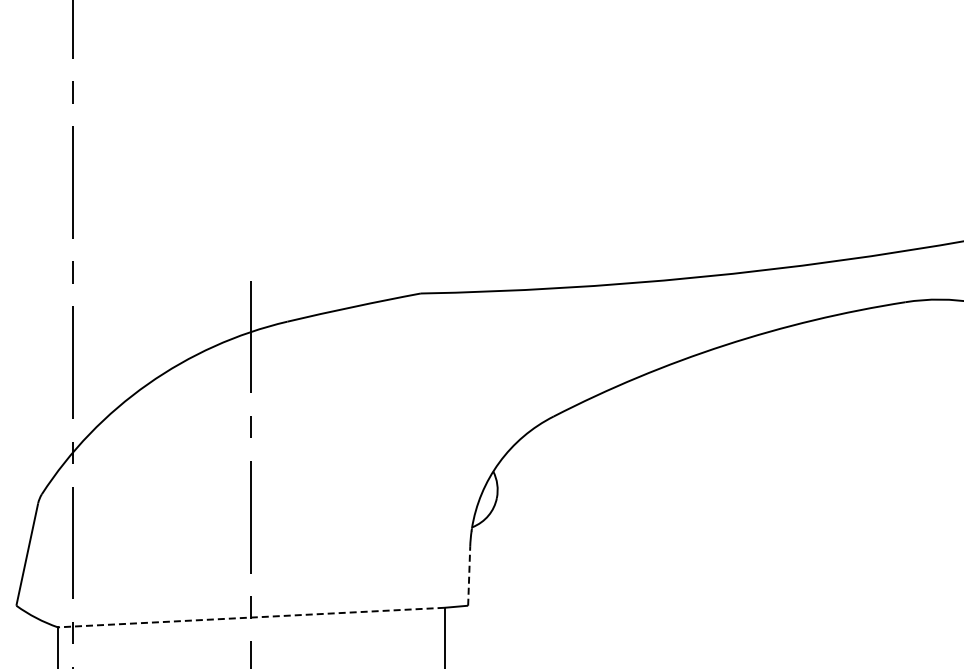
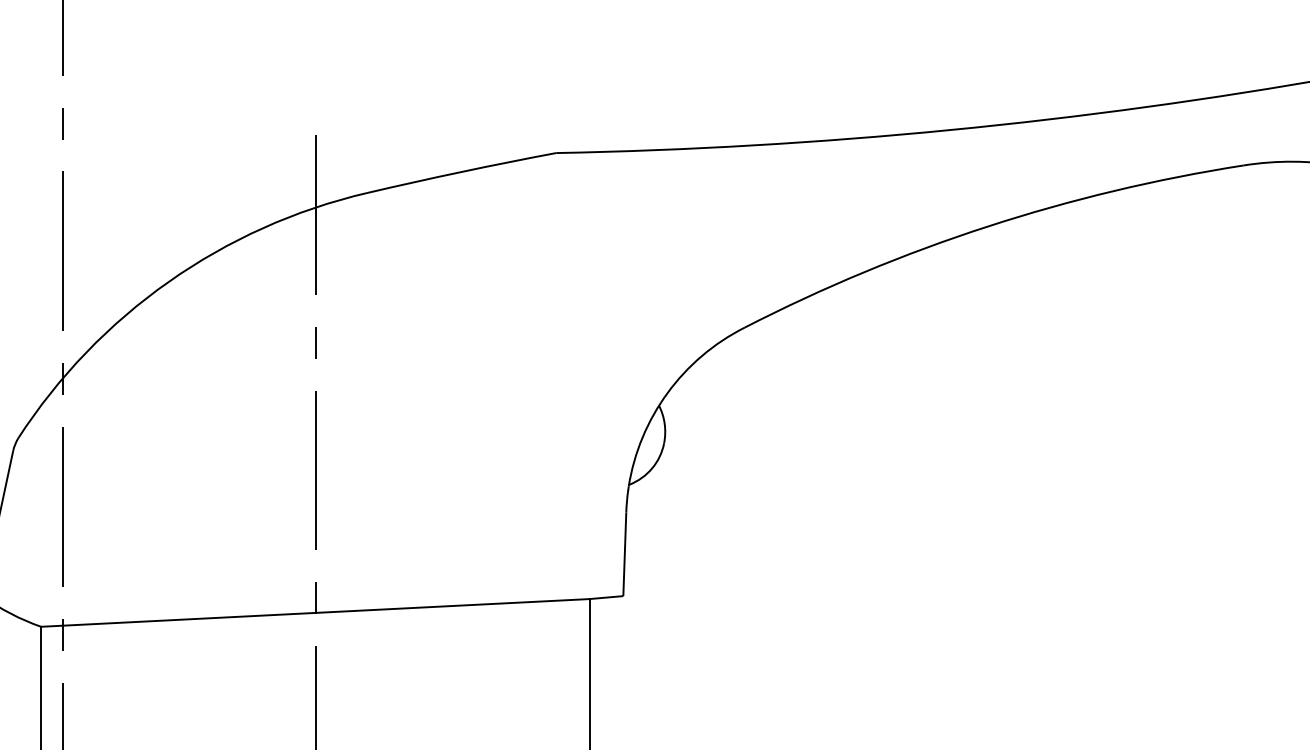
line: (469, 575) -> (625, 553), dashed -> solid
line: (251, 617) -> (315, 612), dashed -> solid

